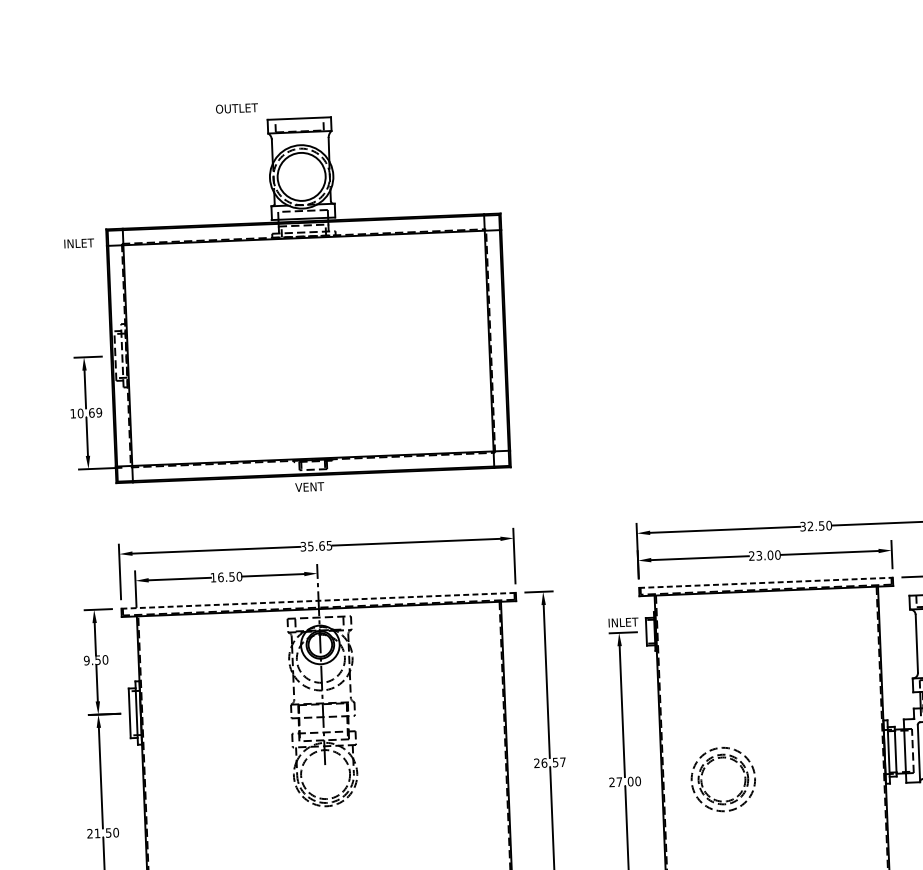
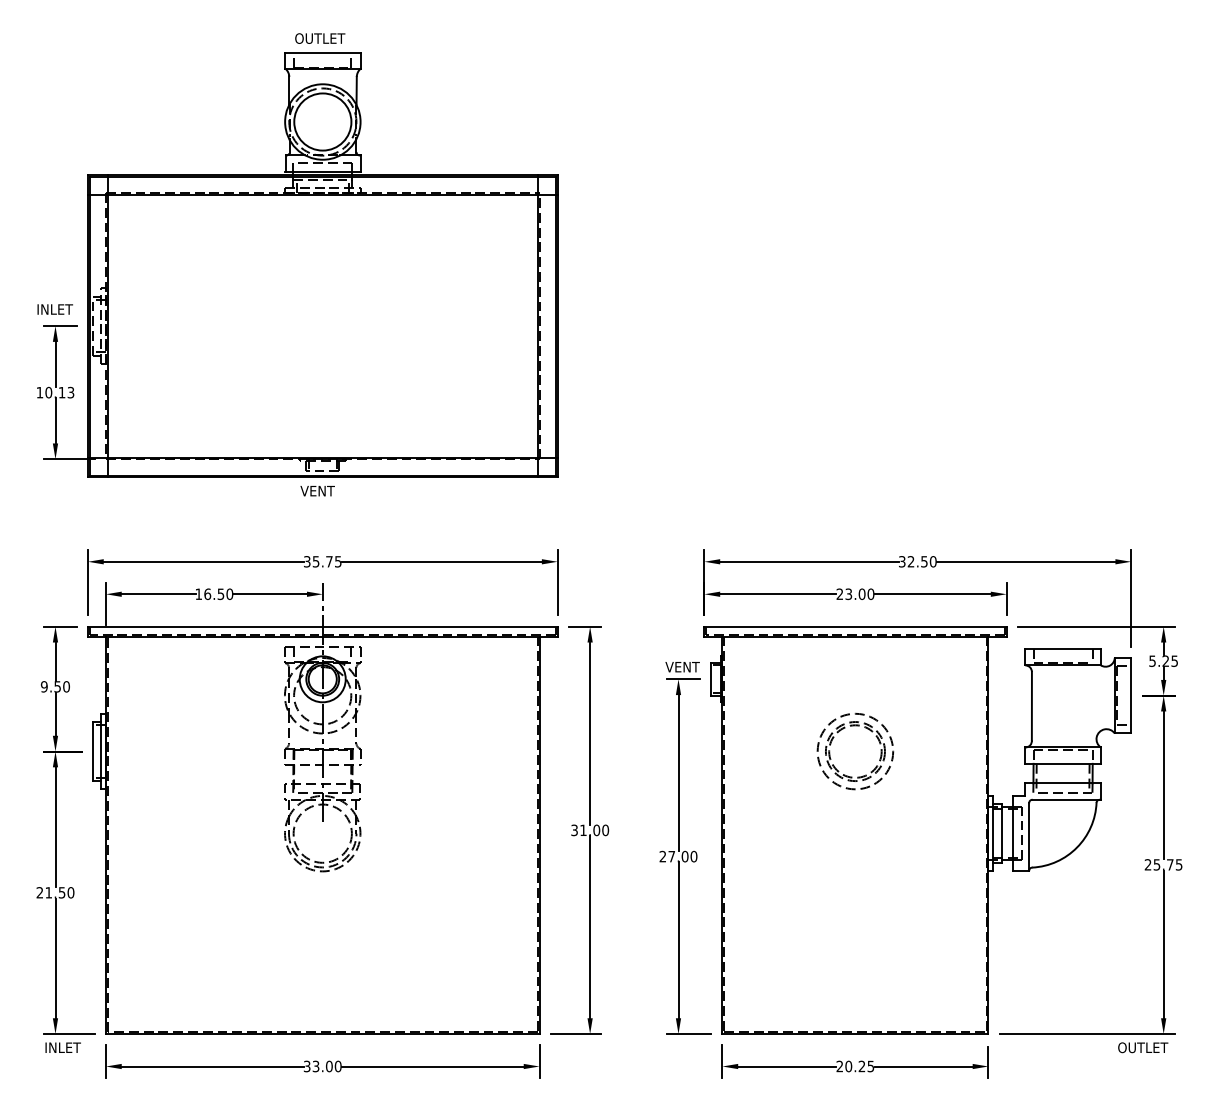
text: (237, 108) -> (320, 38), moved
text: (78, 243) -> (54, 309), moved
text: (95, 412) -> (66, 392), 10.69 -> 10.13
text: (322, 545) -> (329, 561), 35.65 -> 35.75
line: (766, 582) -> (855, 626), dashed -> solid
line: (318, 600) -> (322, 626), dashed -> solid
text: (622, 622) -> (683, 667), INLET -> VENT
text: (550, 762) -> (590, 830), 26.57 -> 31.00
part: (736, 762) -> (871, 732), moved

